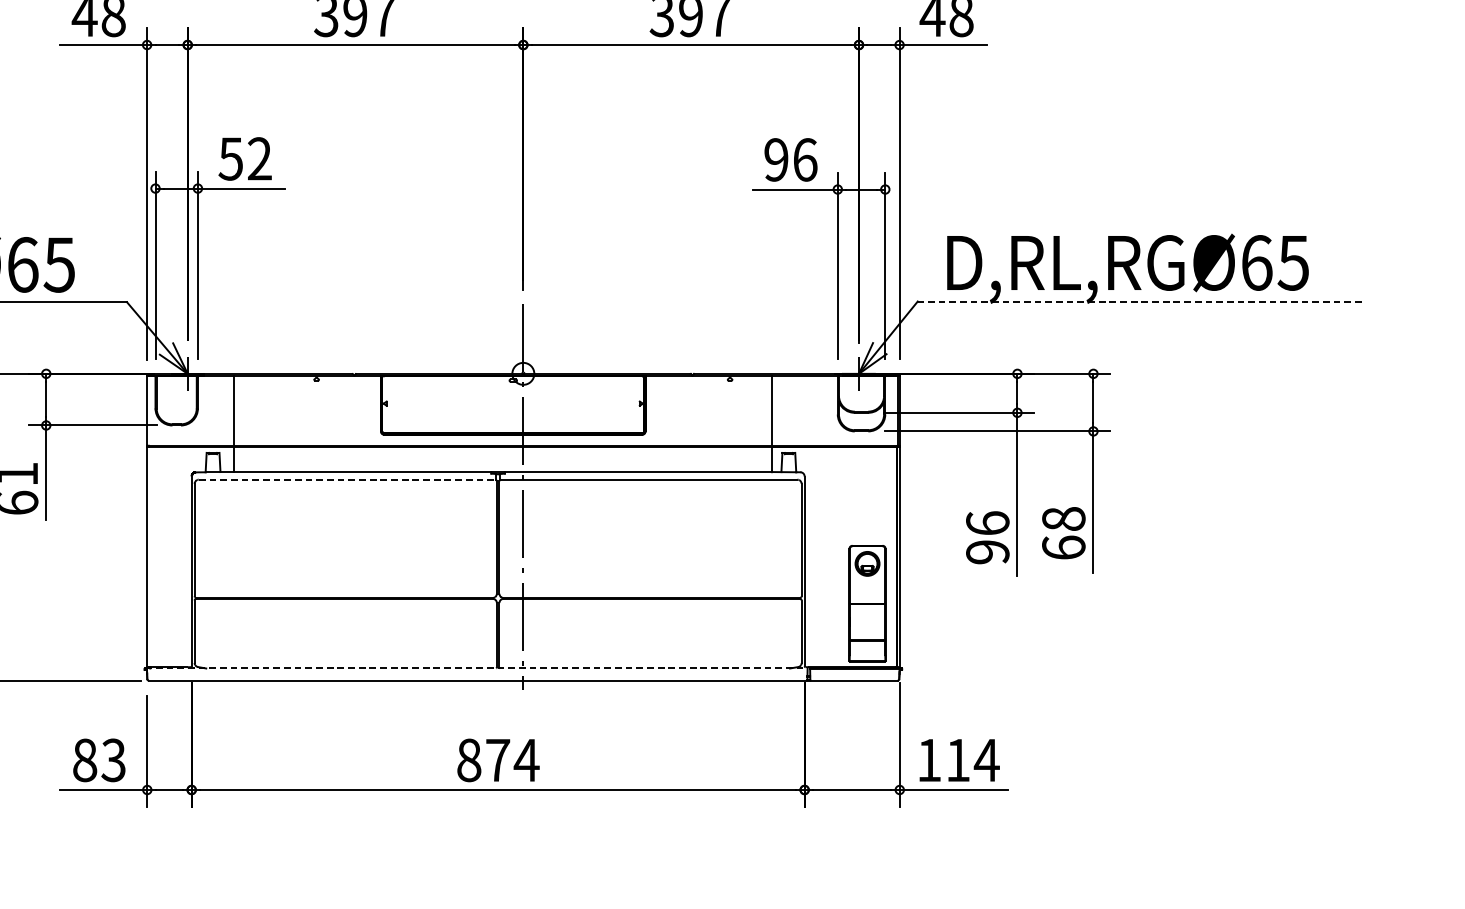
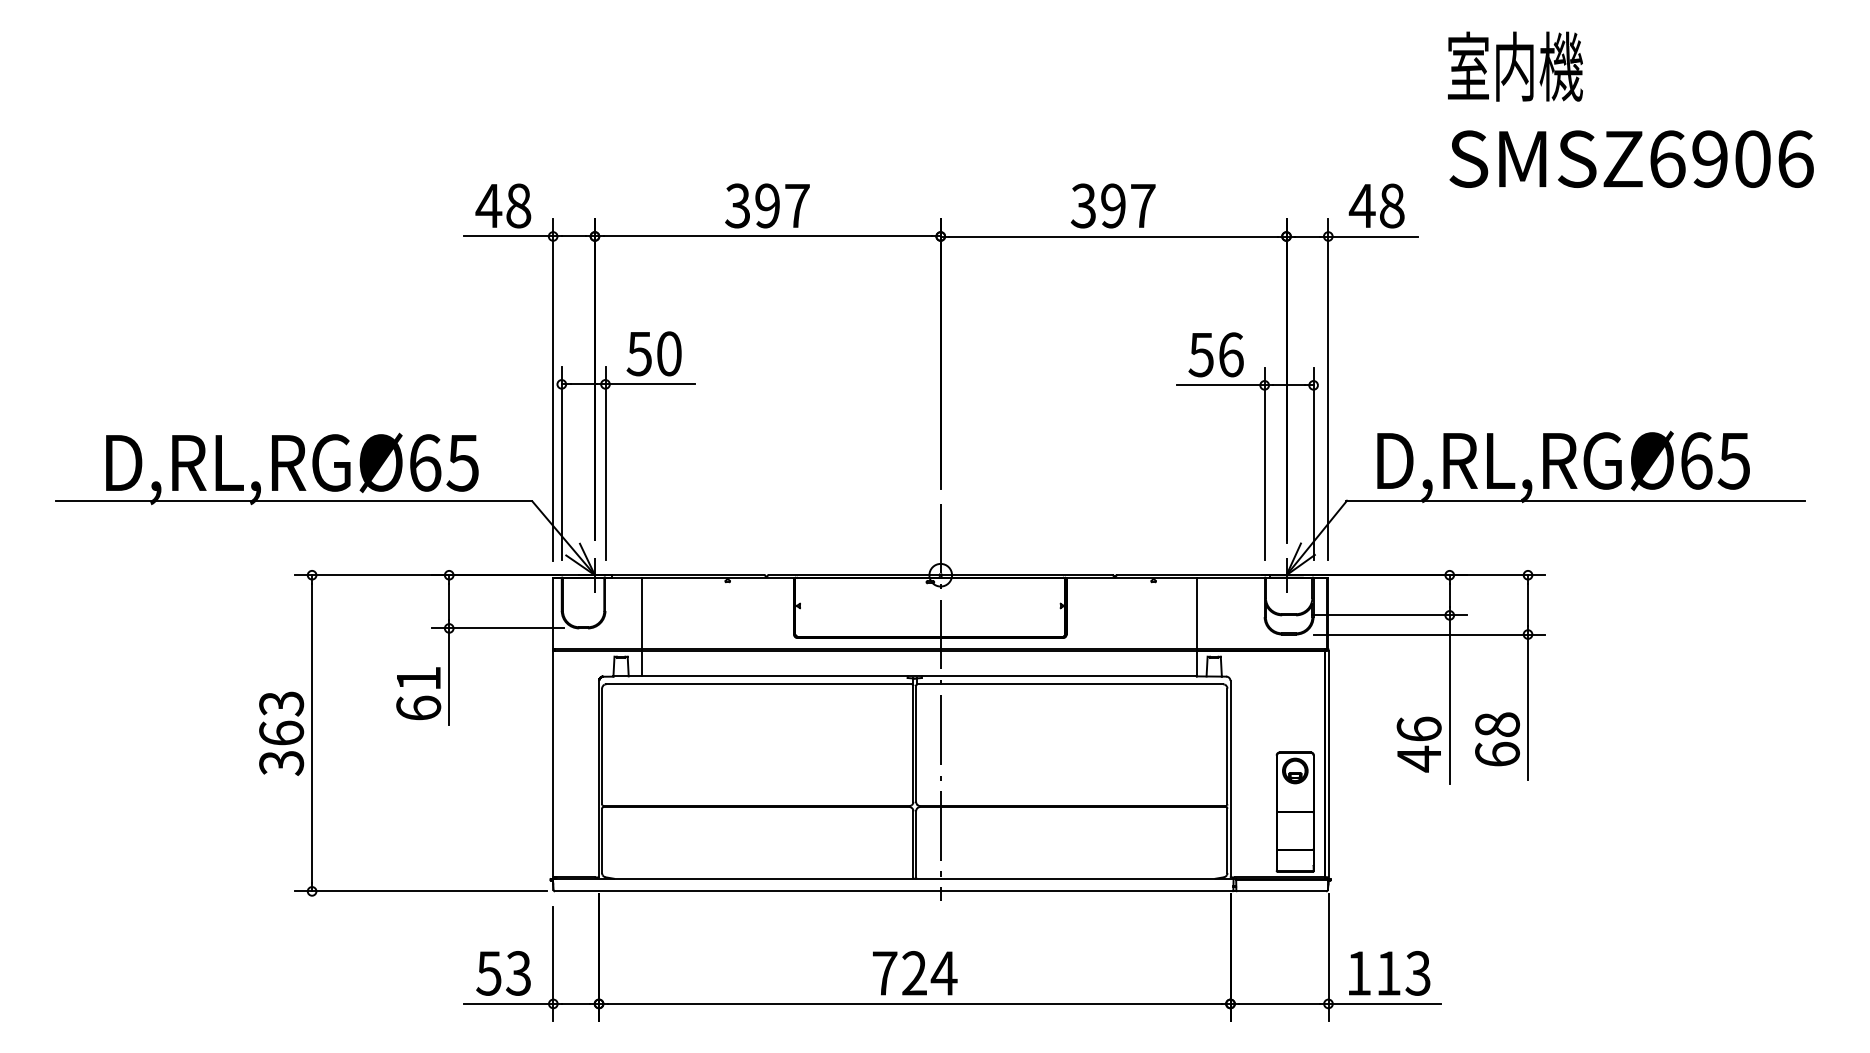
text: (260, 158) -> (669, 353), 52 -> 50
text: (775, 159) -> (1200, 354), 96 -> 56
line: (1140, 302) -> (1576, 501), dashed -> solid
line: (347, 479) -> (759, 684), dashed -> solid
text: (987, 551) -> (1418, 758), 96 -> 46
line: (476, 668) -> (892, 878), dashed -> solid
text: (84, 760) -> (488, 973), 83 -> 53
text: (483, 760) -> (899, 973), 874 -> 724
text: (986, 760) -> (1417, 973), 114 -> 113

